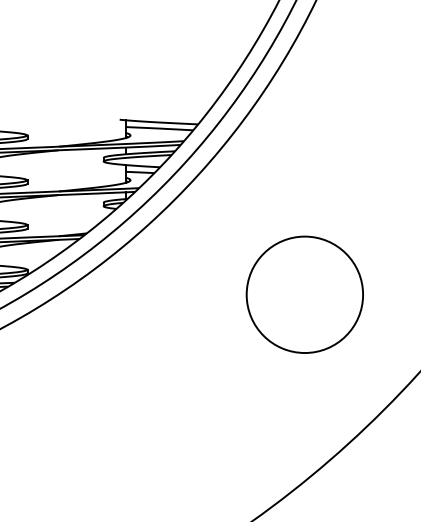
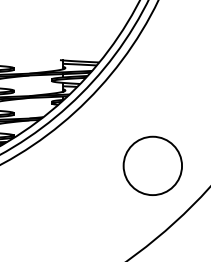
circle: (304, 293) -> (152, 165), moved

